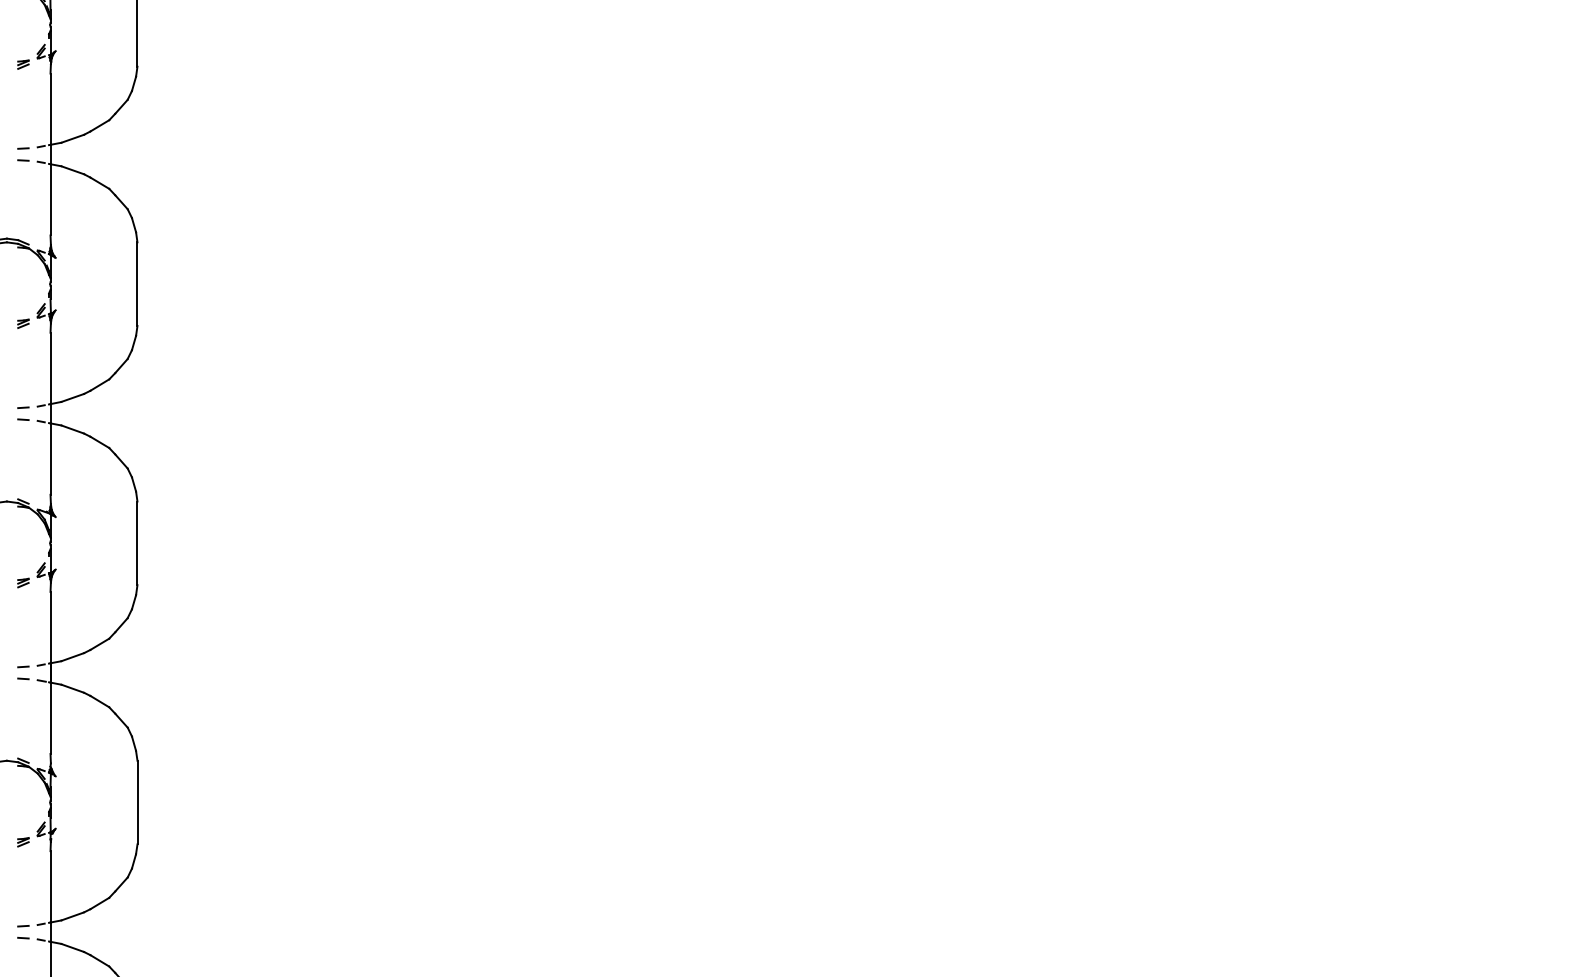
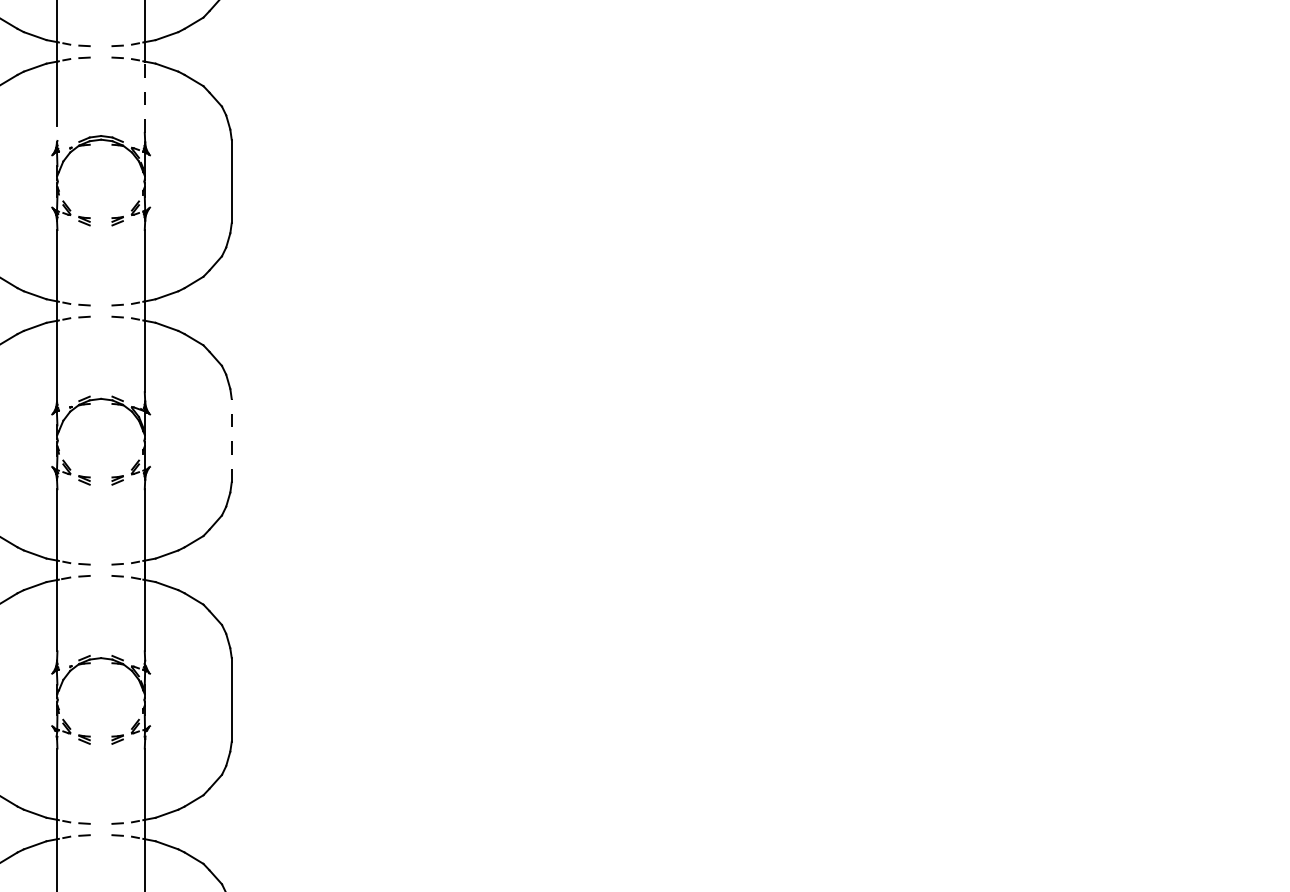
line: (50, 199) -> (144, 96), solid -> dashed
line: (137, 543) -> (231, 440), solid -> dashed

